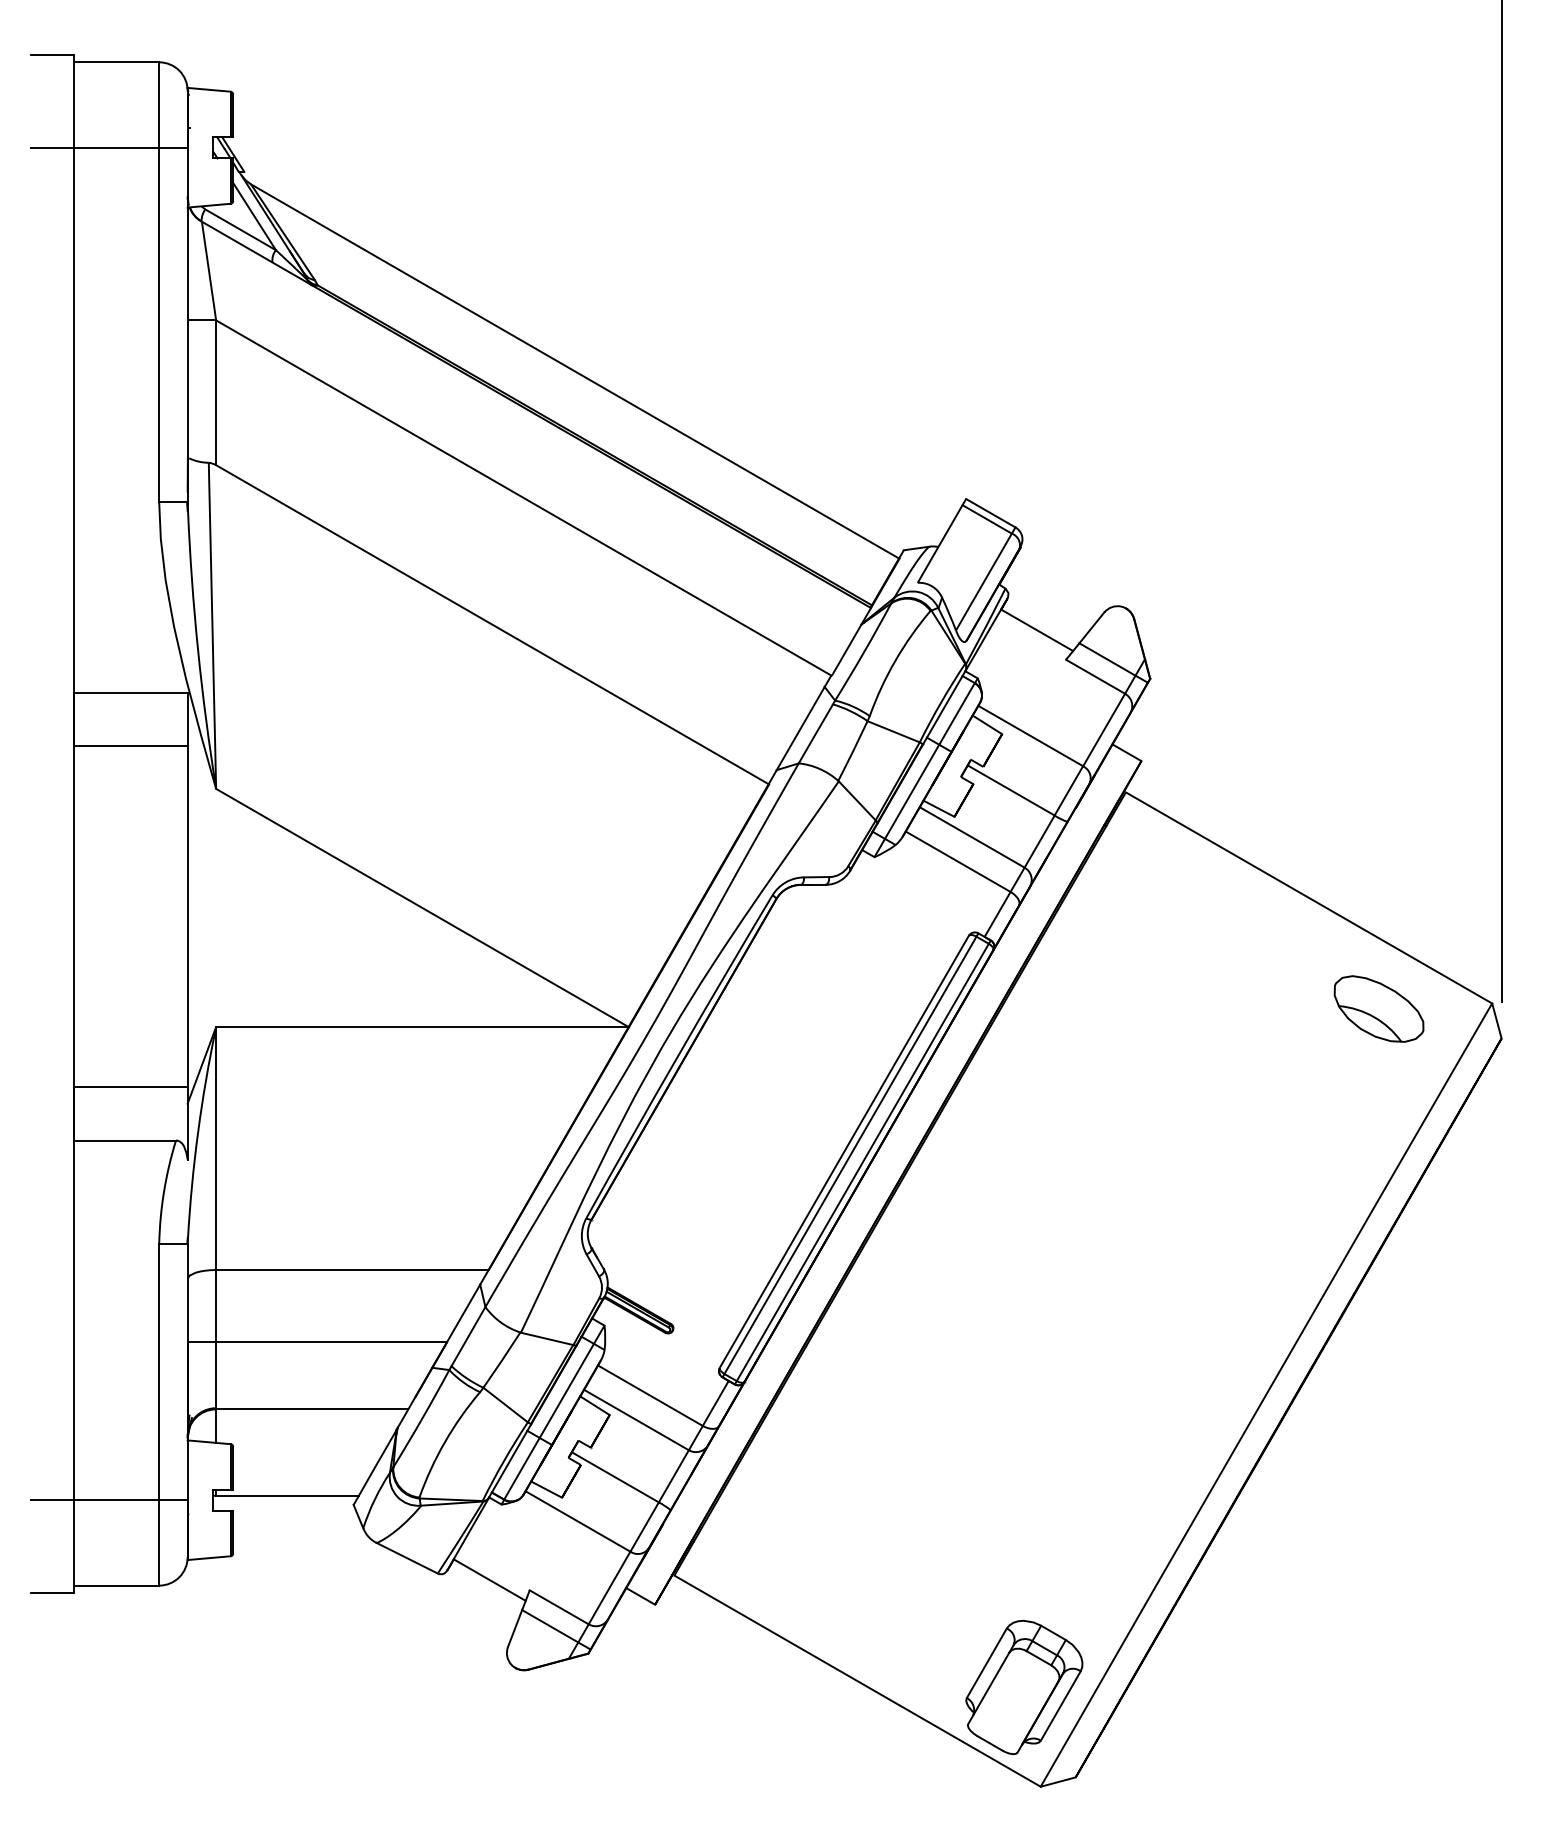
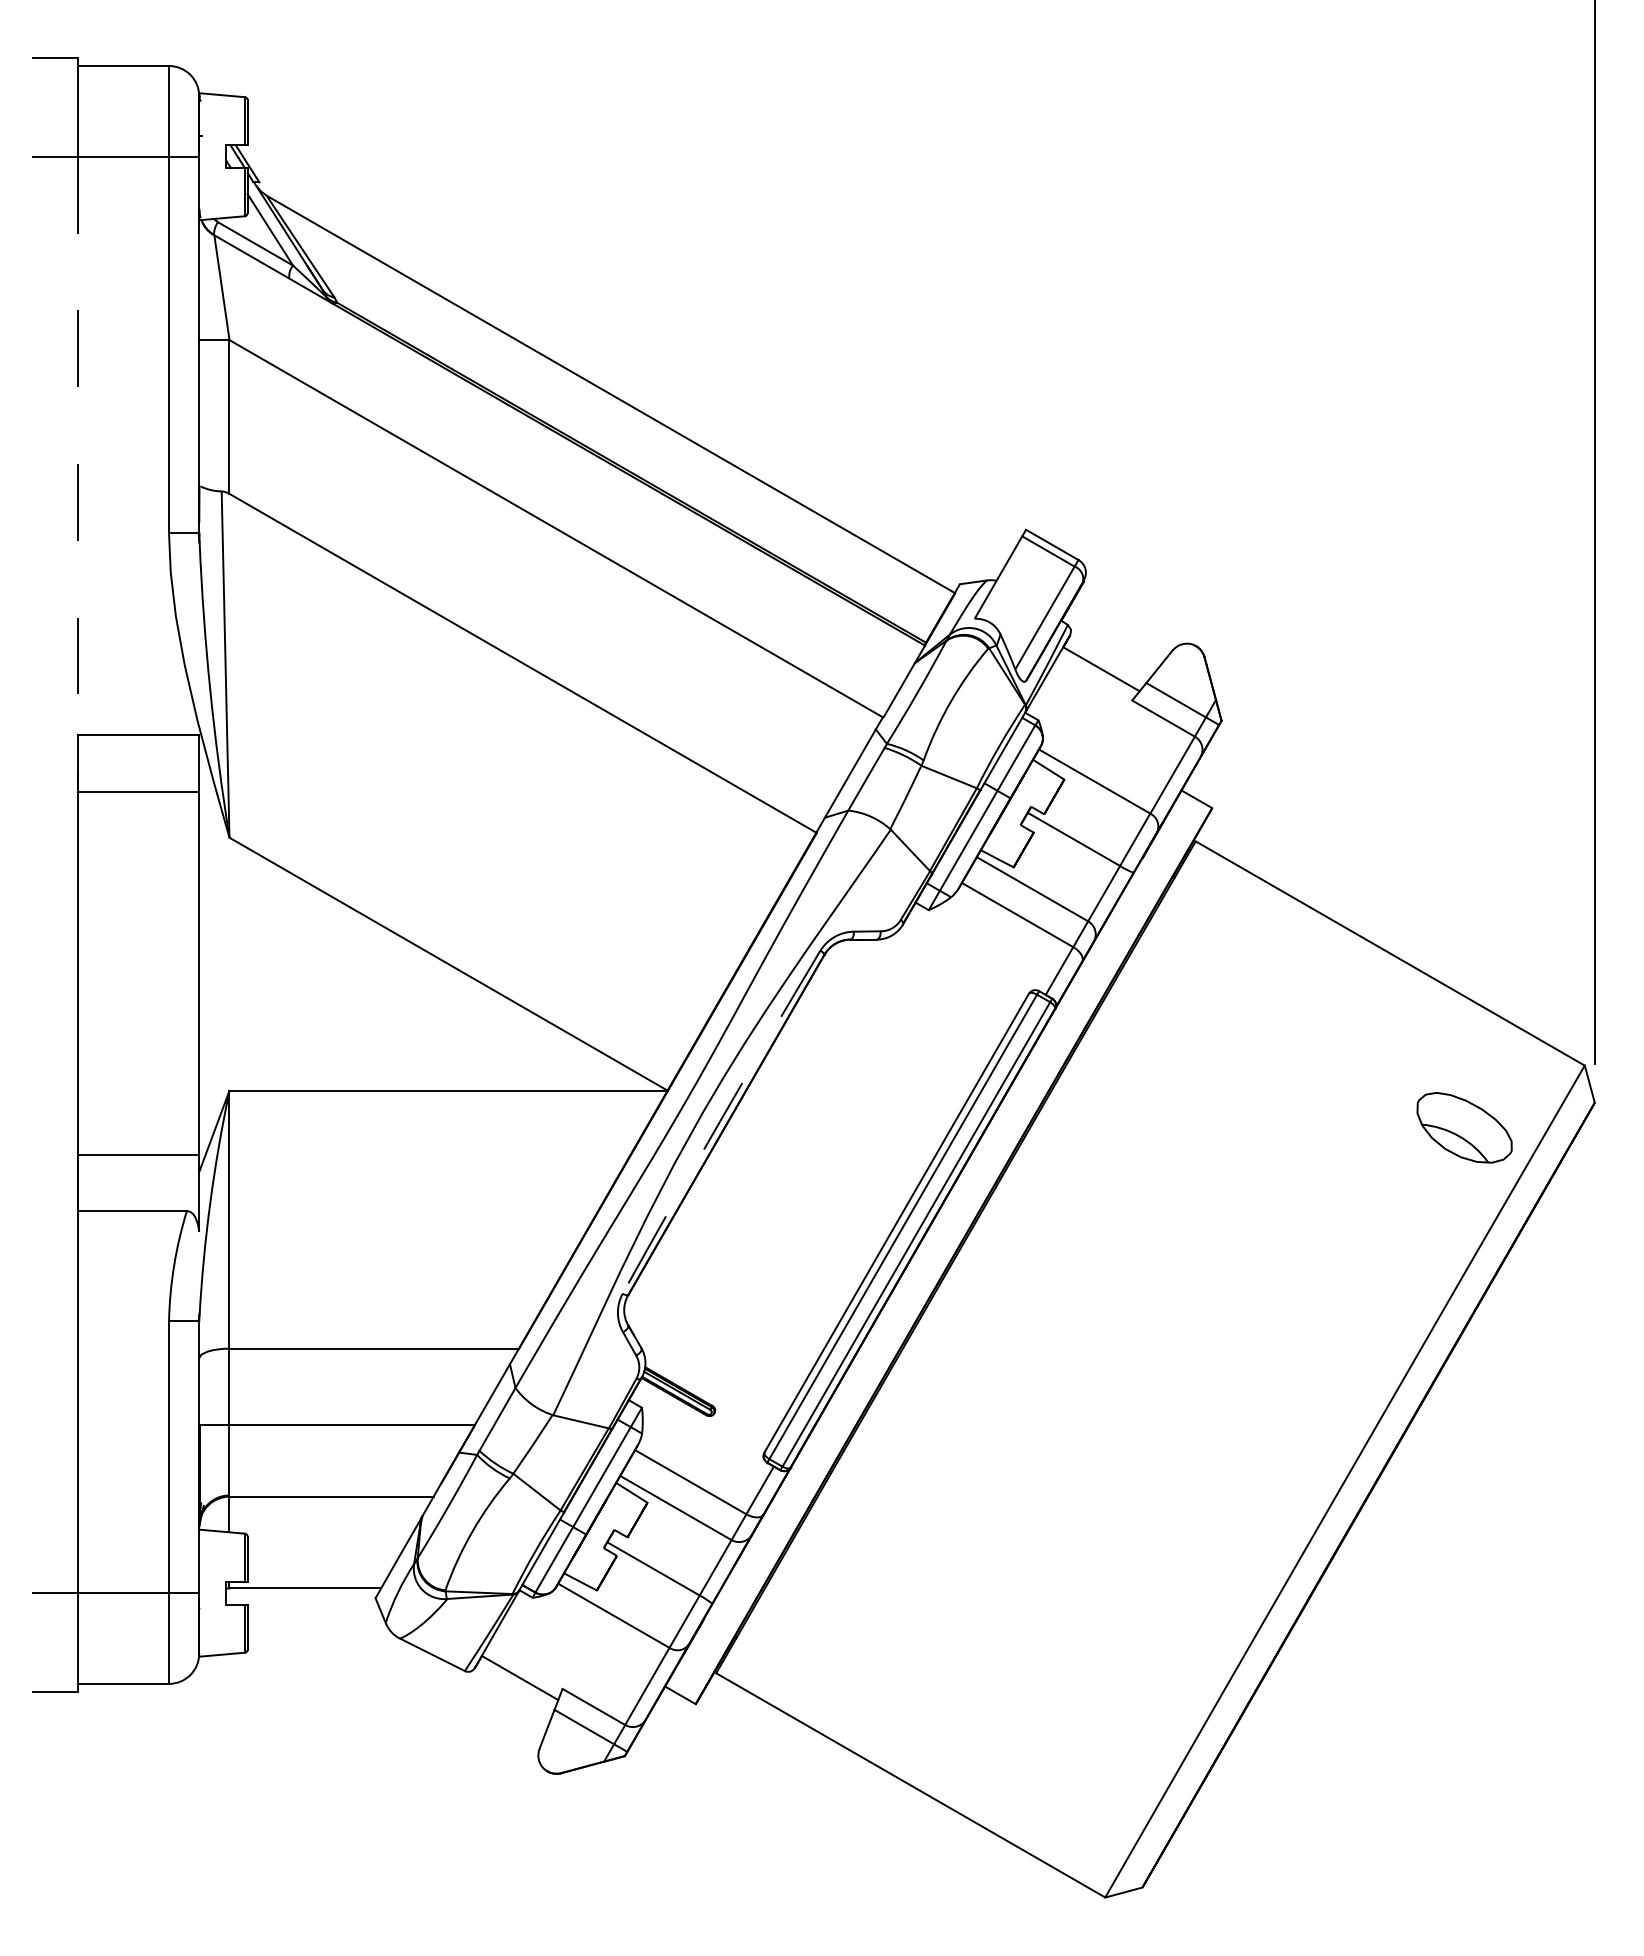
line: (73, 446) -> (77, 474), solid -> dashed
part: (1378, 1008) -> (1464, 1127), moved
arc: (678, 1055) -> (720, 1120), solid -> dashed
part: (1024, 1687) -> (1088, 1792), removed

